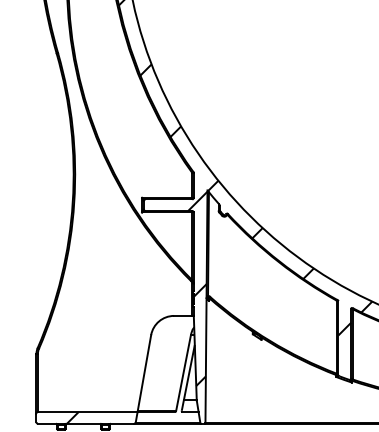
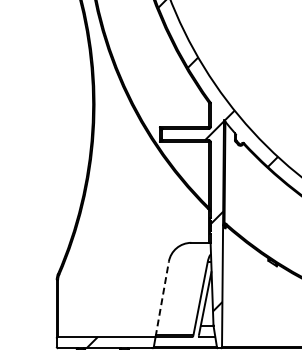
line: (144, 373) -> (162, 299), solid -> dashed

